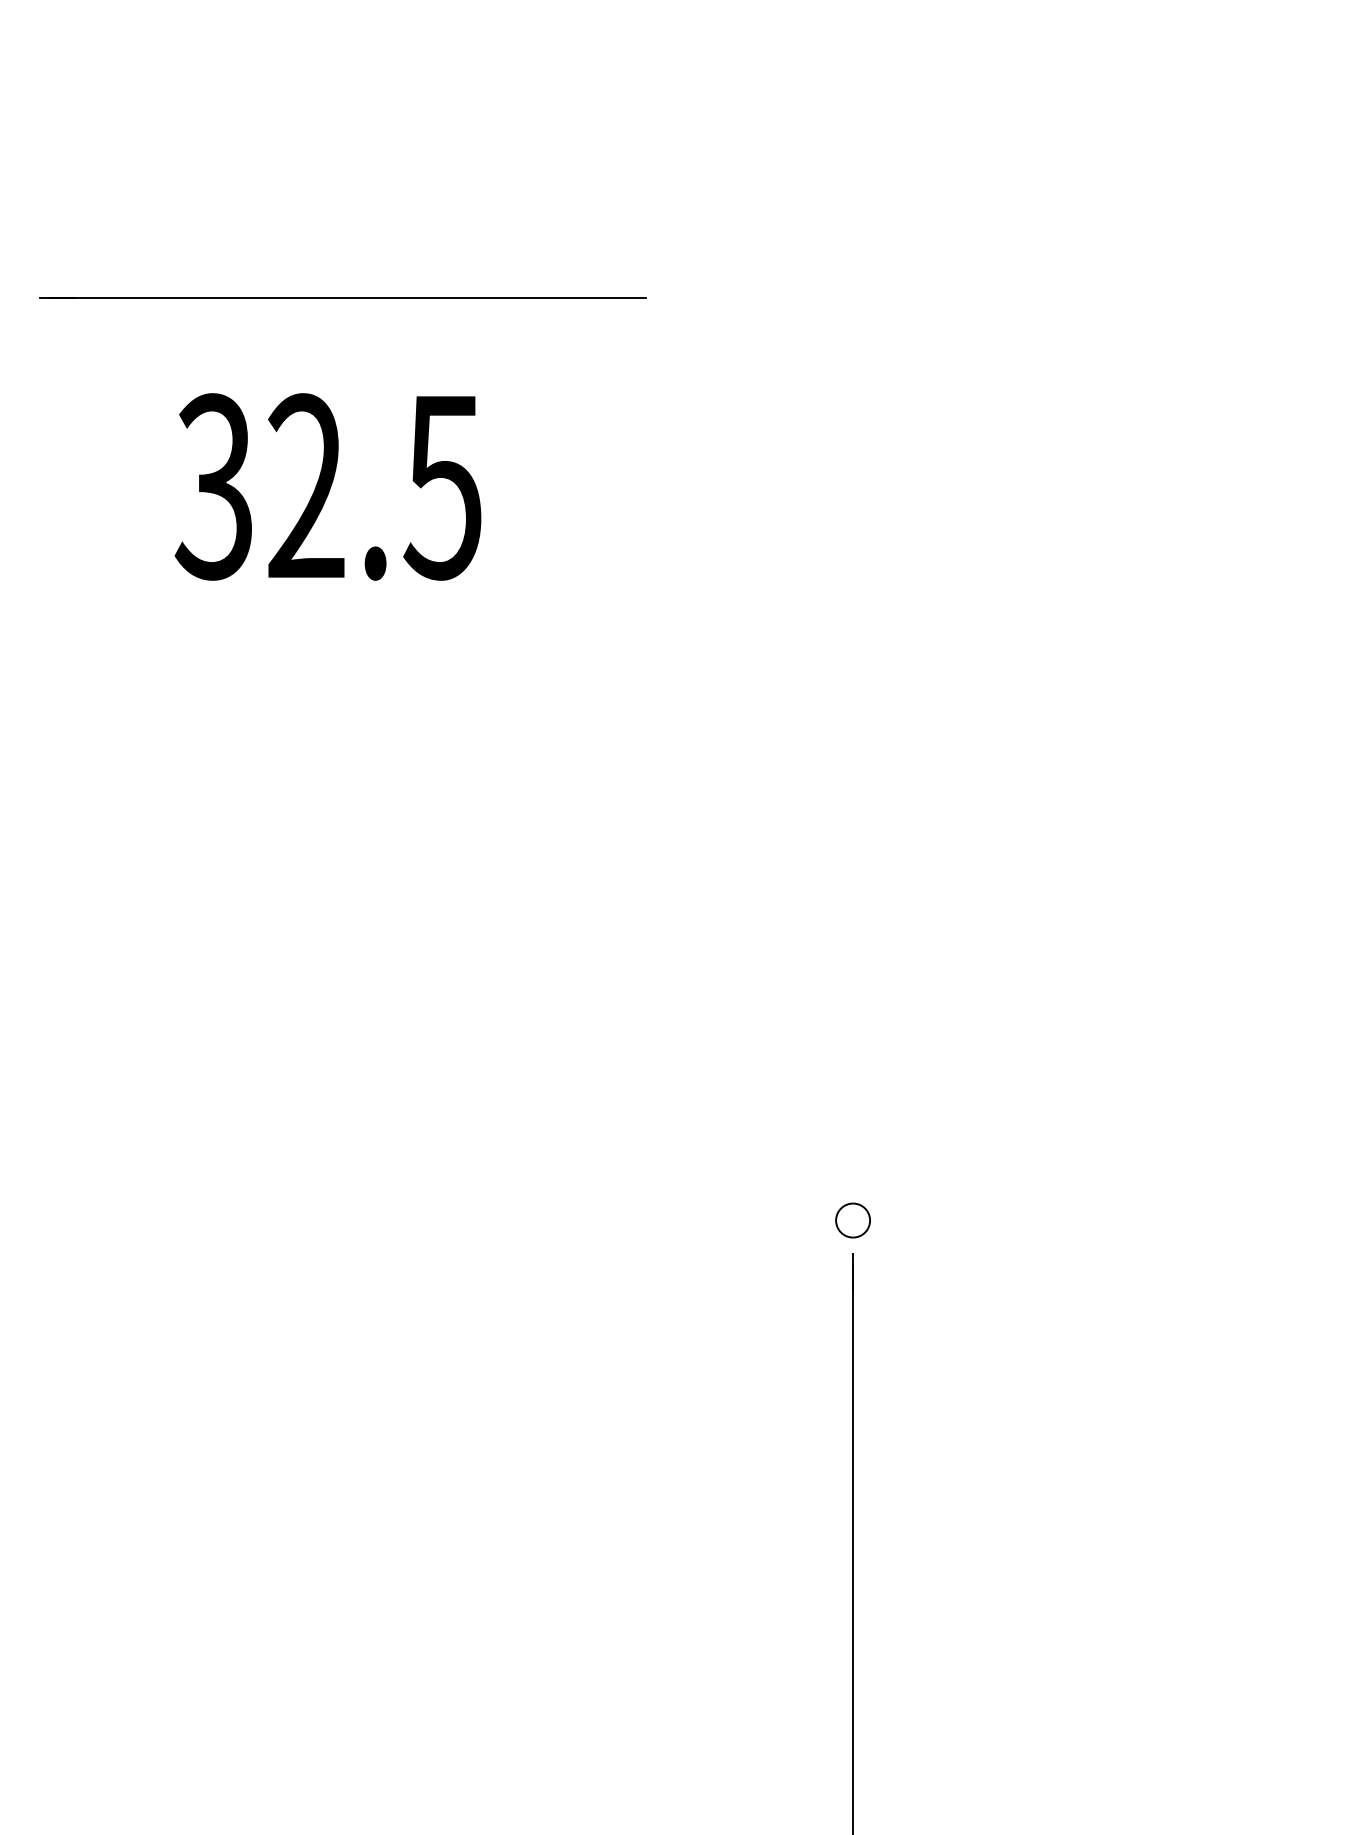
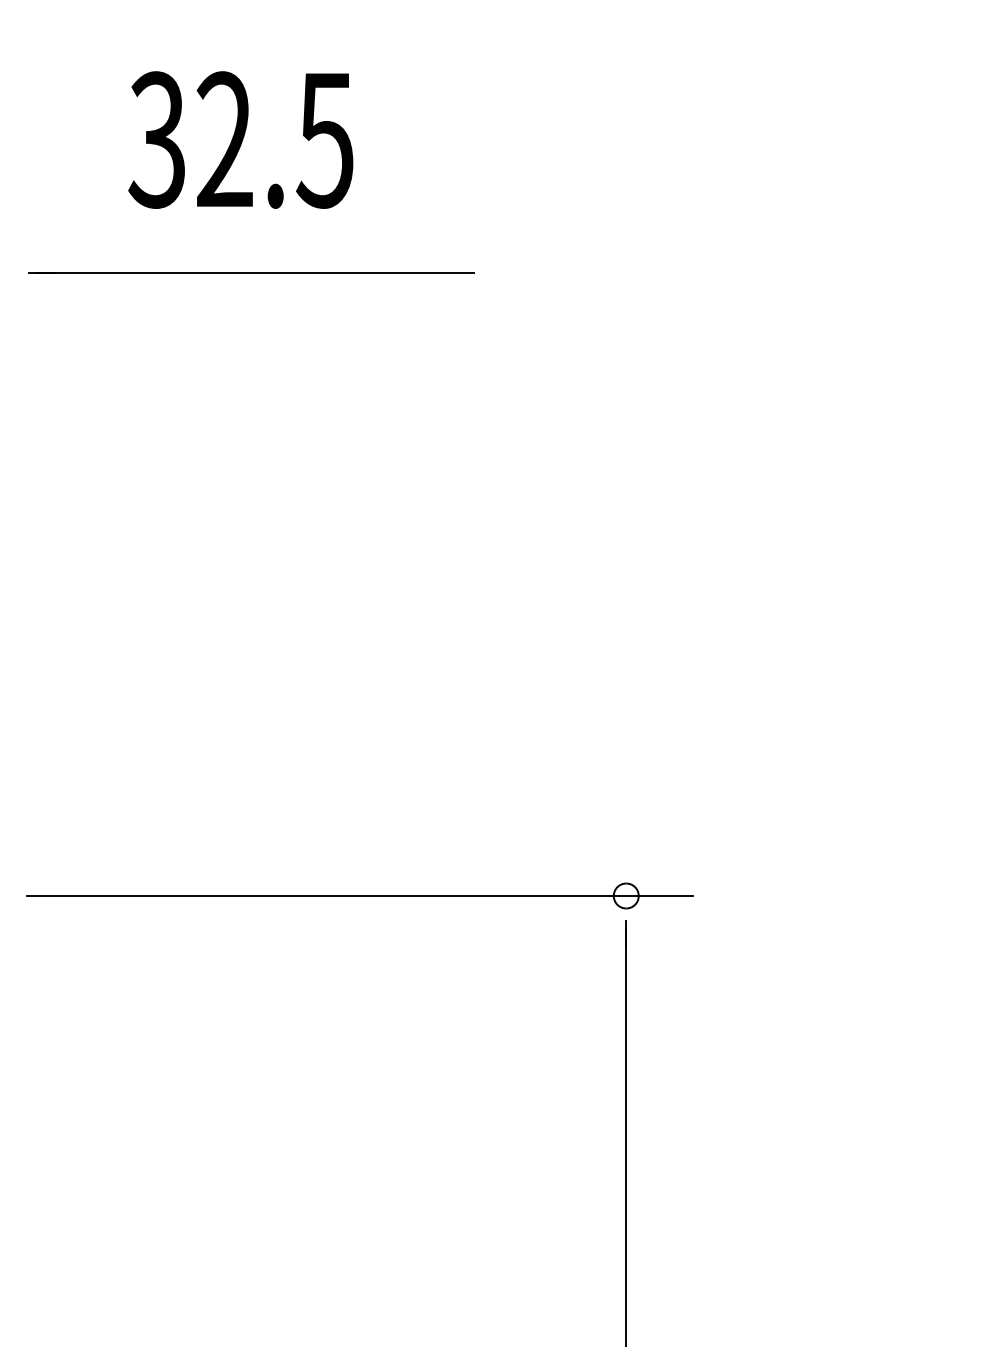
line: (342, 297) -> (251, 272), moved
text: (327, 486) -> (240, 139), moved
line: (490, 1220) -> (360, 895), added

